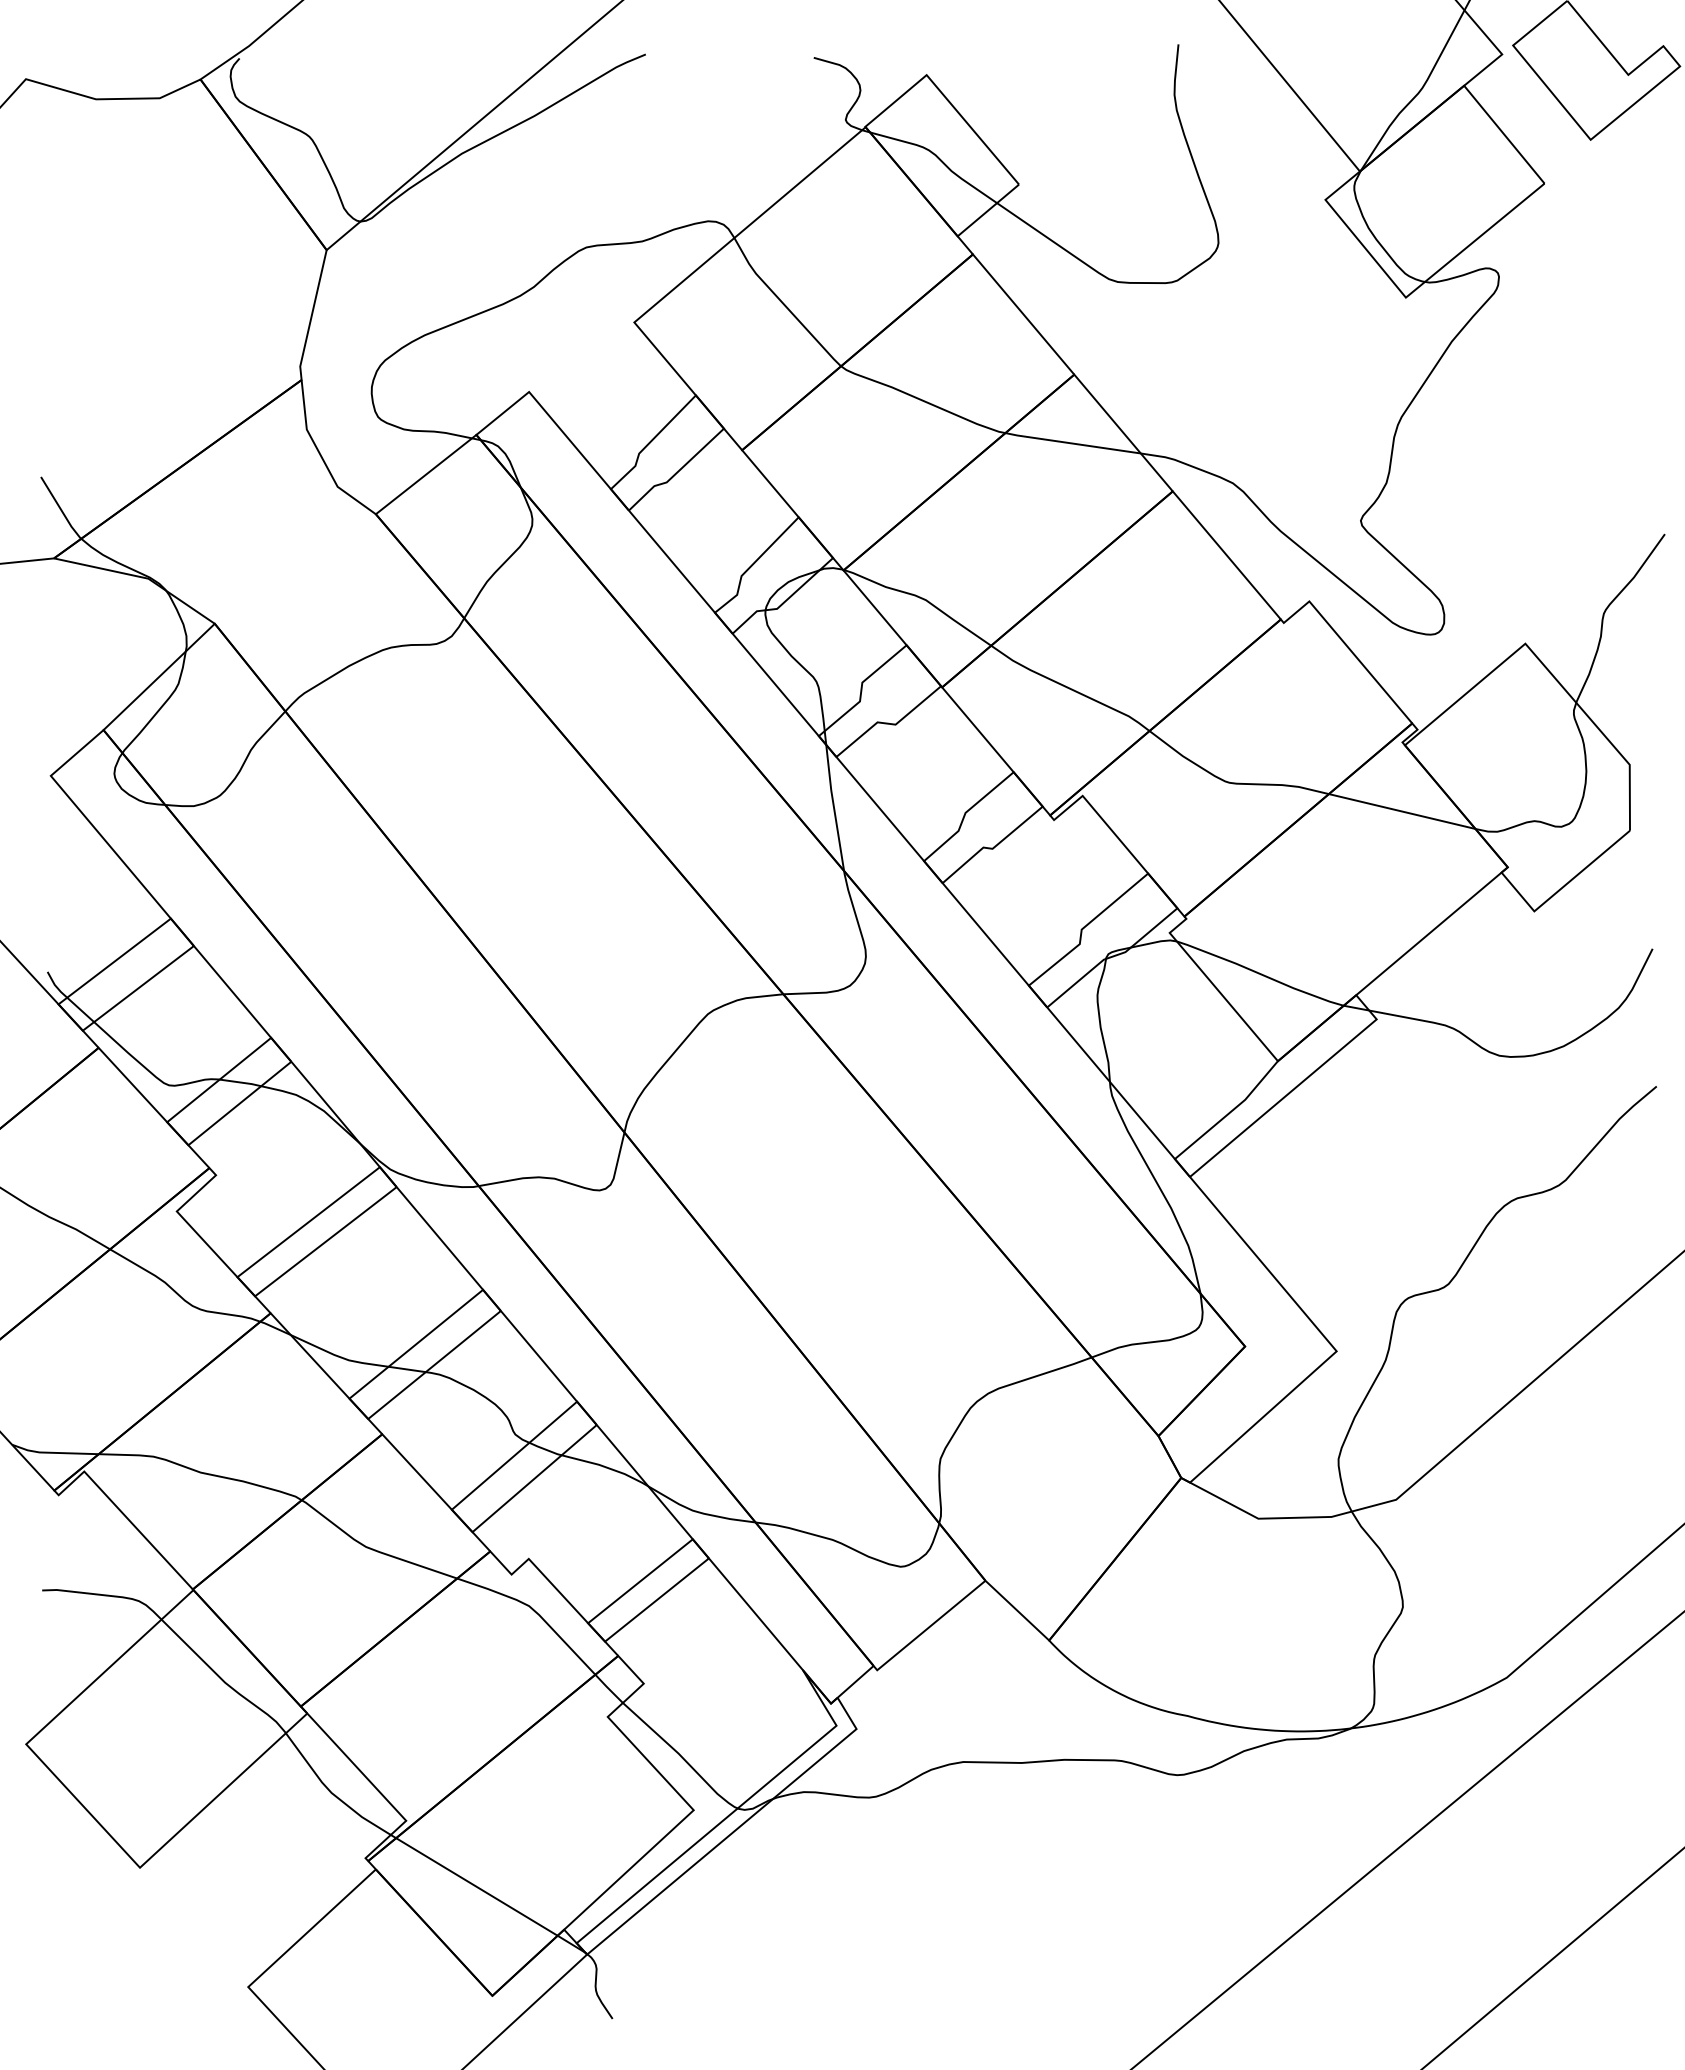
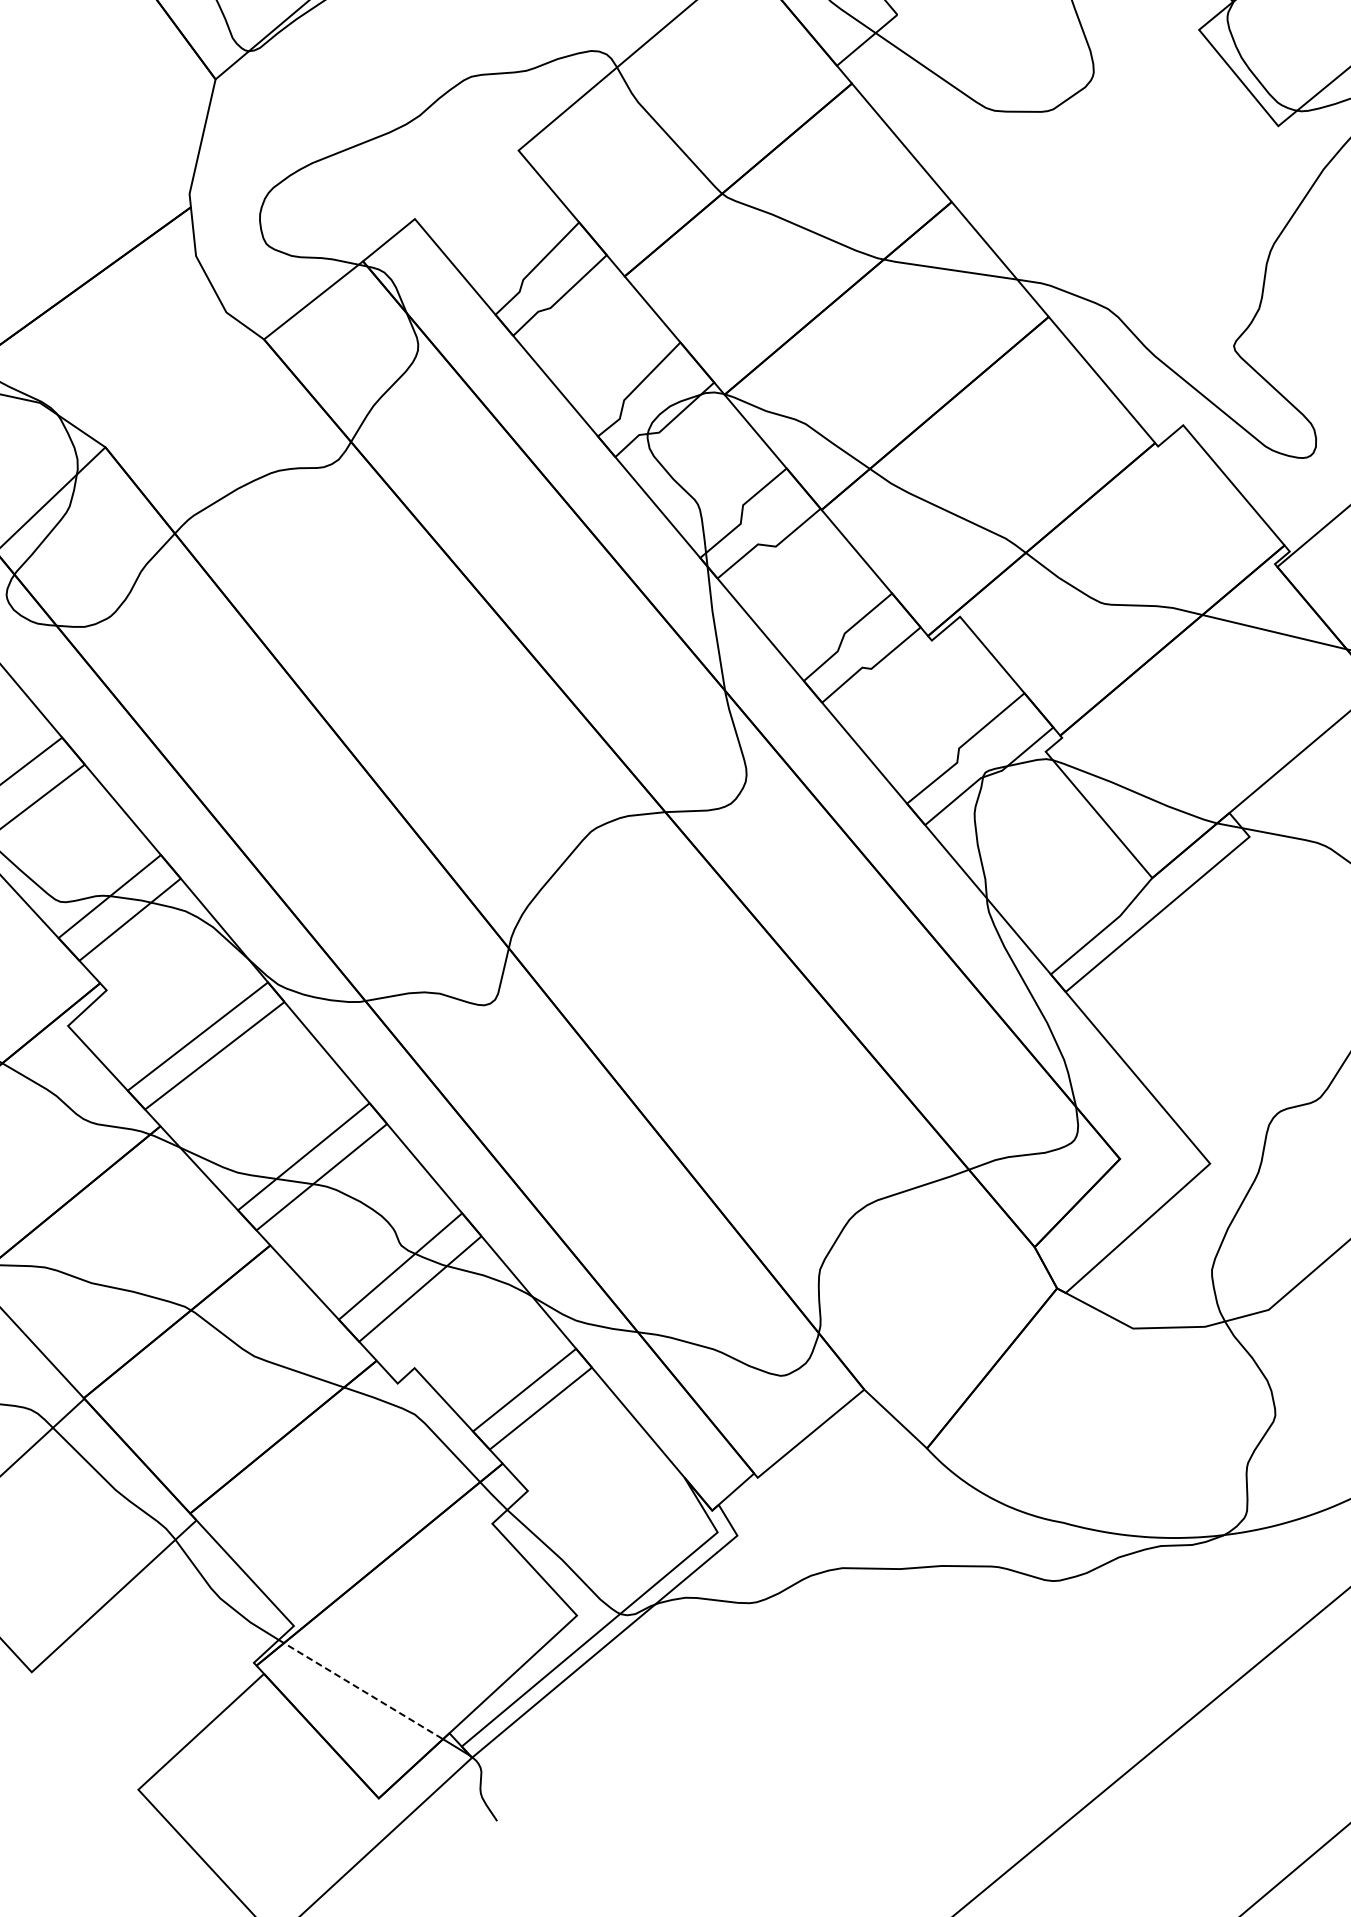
line: (474, 1885) -> (361, 1689), solid -> dashed

